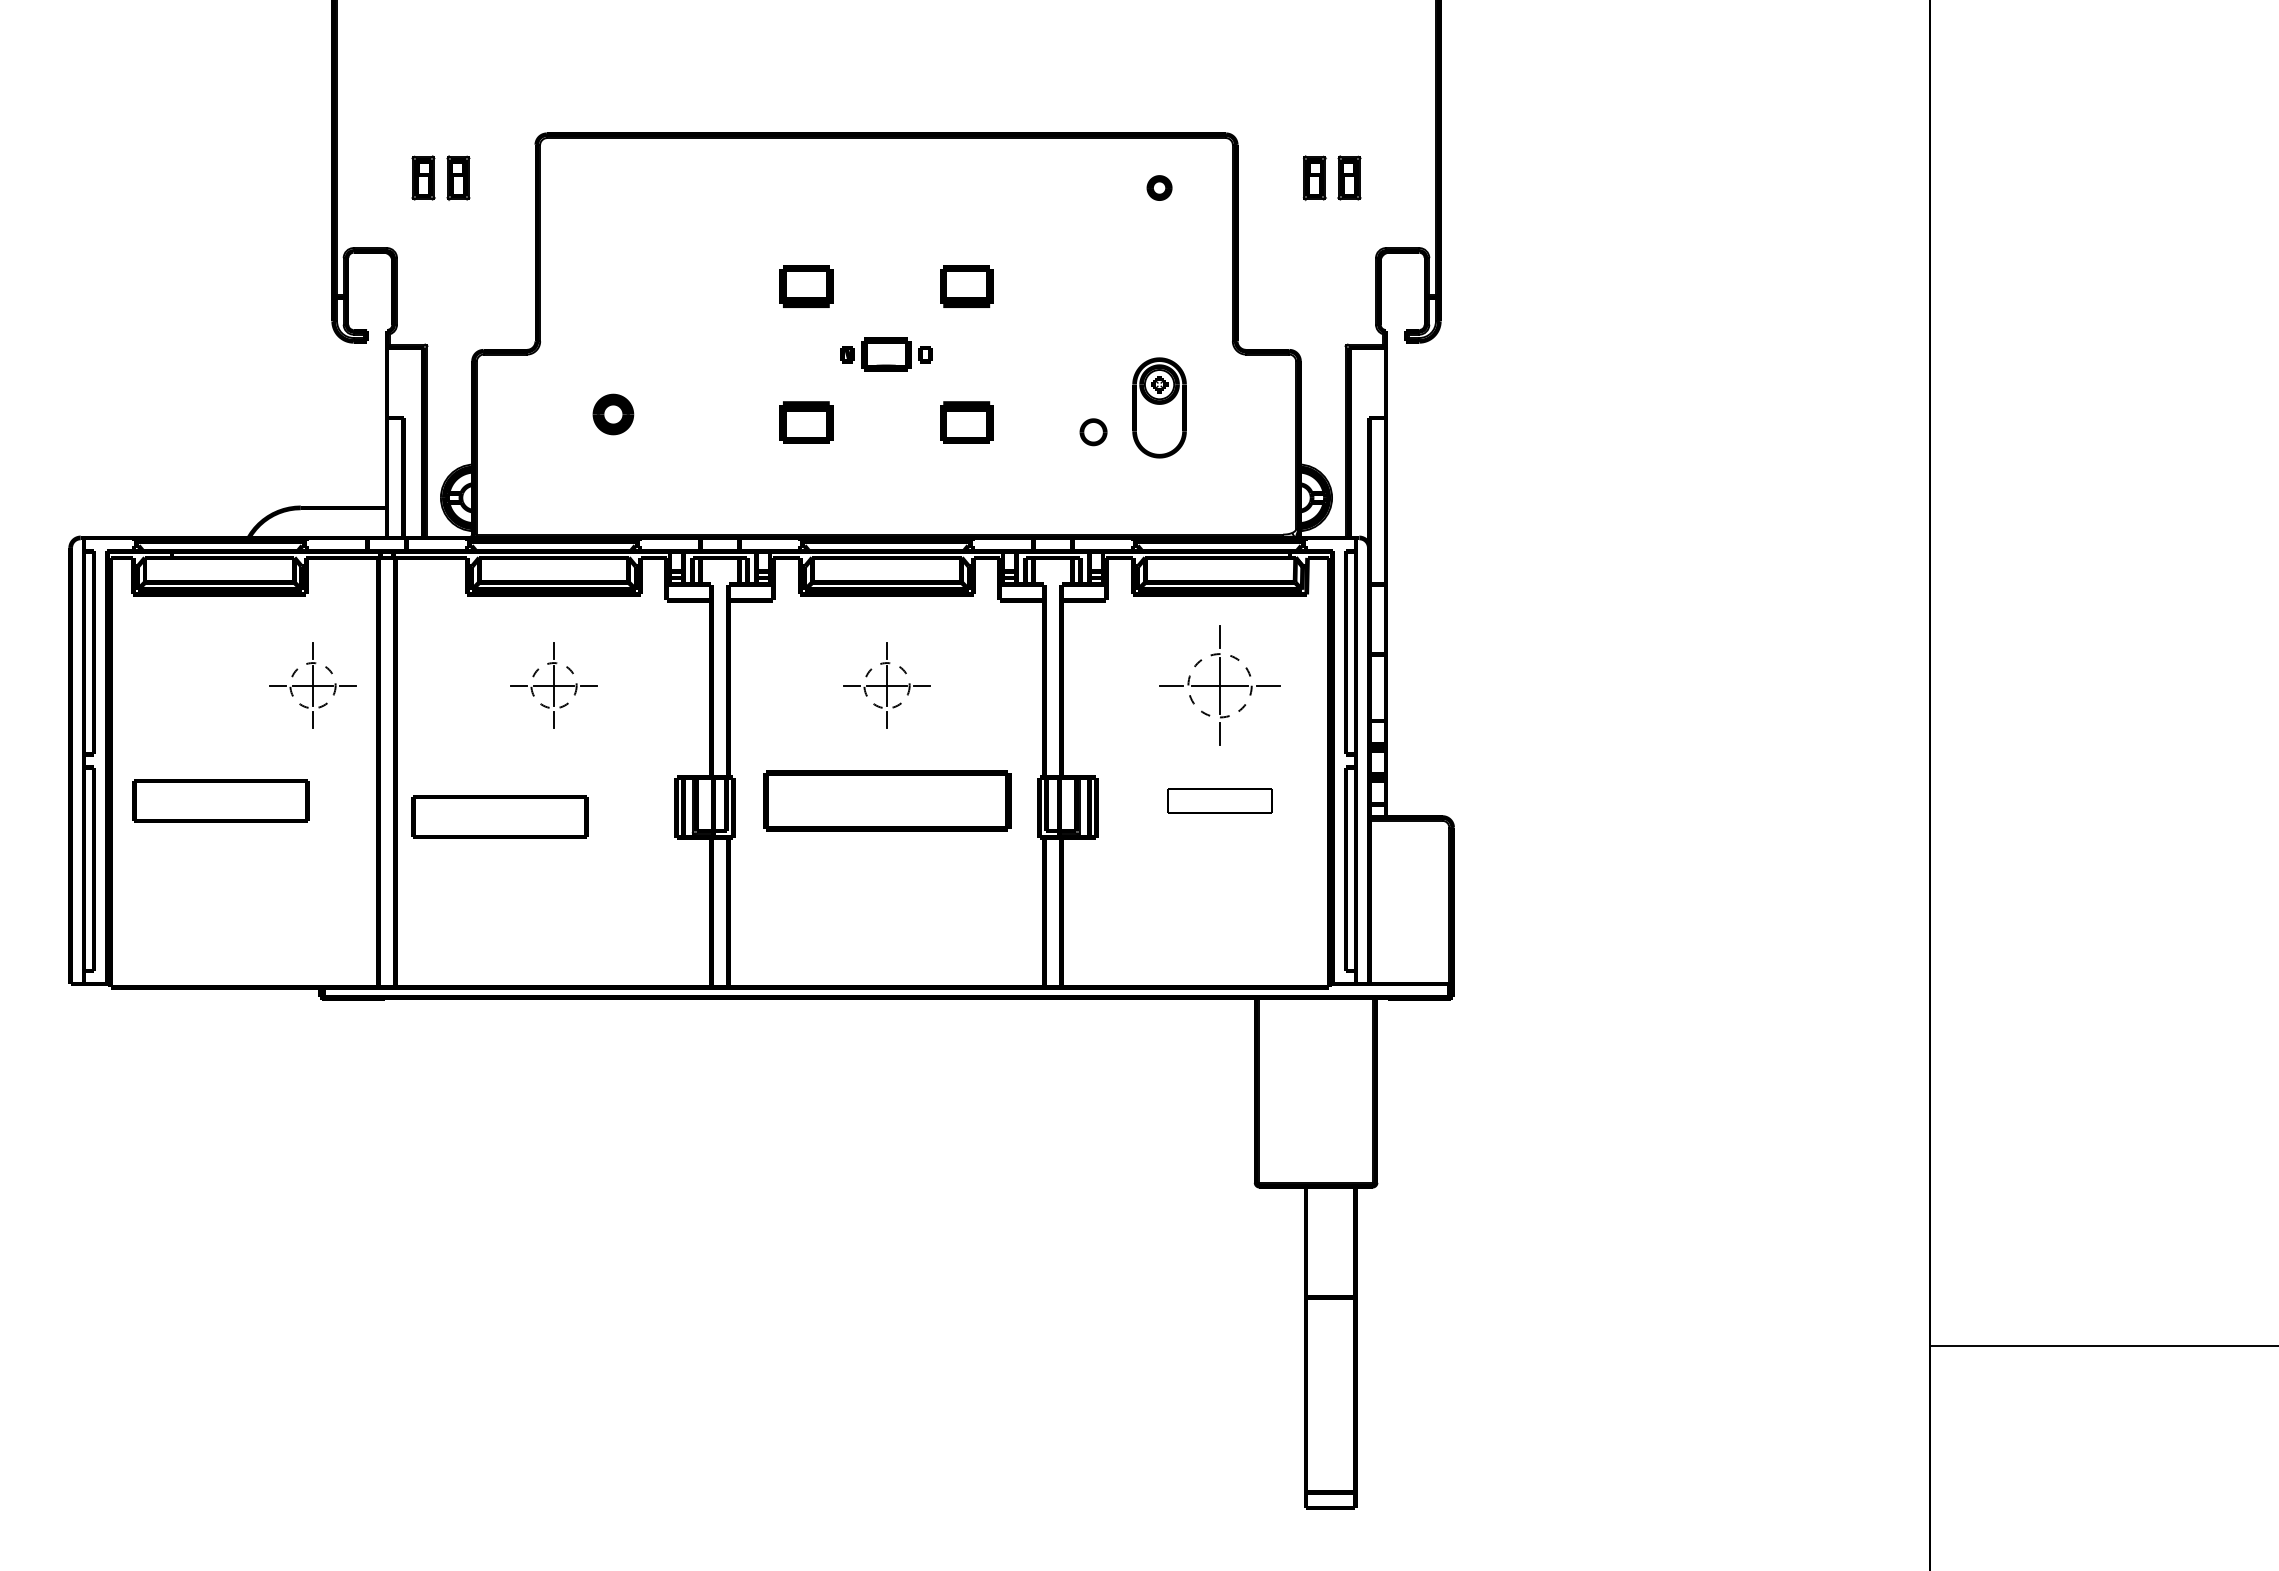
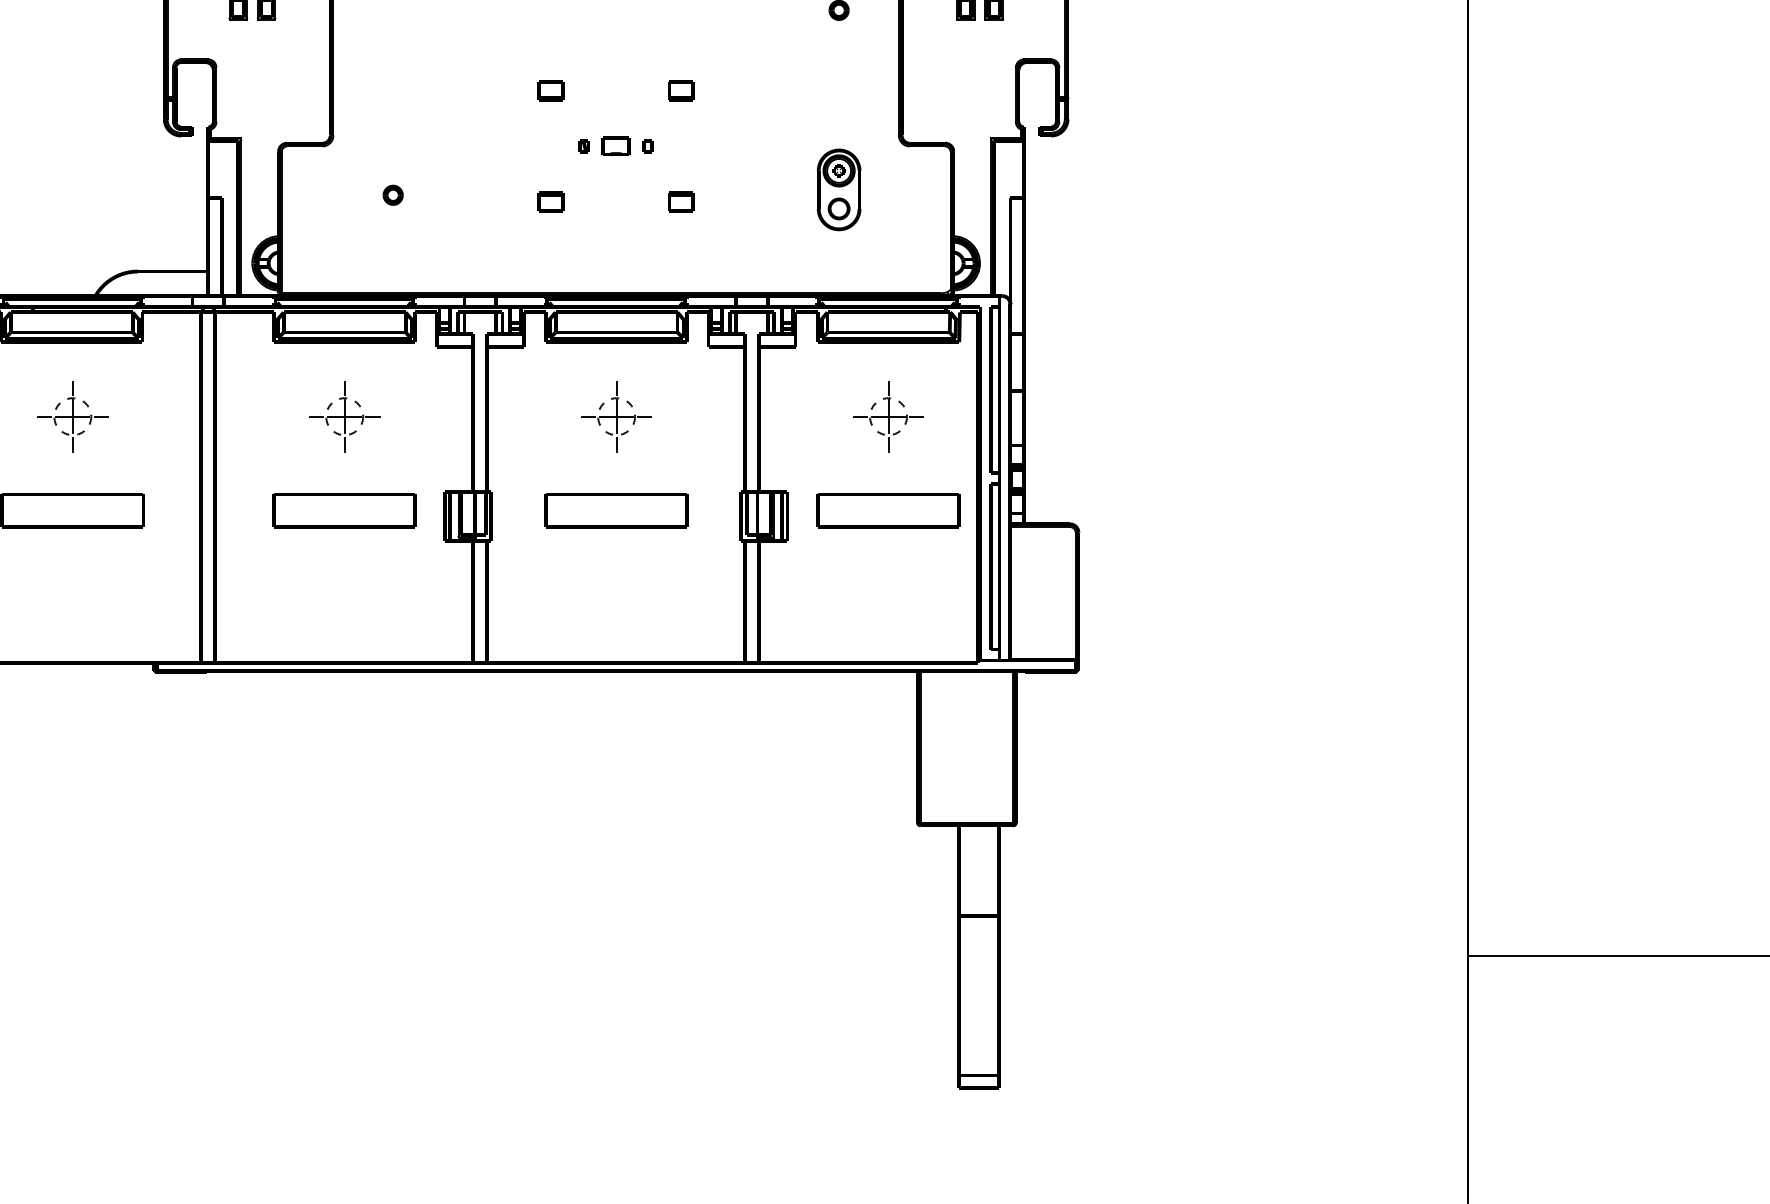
part: (806, 286) -> (550, 90), size x0.62
part: (965, 286) -> (680, 90), size x0.62
part: (886, 354) -> (616, 146), size x0.71
part: (613, 414) -> (393, 195), size x0.62
part: (806, 422) -> (550, 201), size x0.62
part: (965, 422) -> (680, 201), size x0.62
part: (1093, 432) -> (839, 209), moved
part: (312, 685) -> (72, 416), moved
part: (1219, 685) -> (888, 416), size x0.71
part: (886, 800) -> (616, 510), size x0.71
part: (1219, 800) -> (888, 510), size x1.67
part: (499, 816) -> (344, 510), moved

